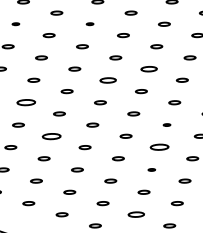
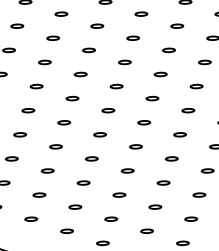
part: (15, 23) -> (16, 25), size x1.67
part: (89, 23) -> (96, 25), size x1.67
part: (148, 68) -> (160, 73), size x0.71
part: (107, 79) -> (115, 85), size x0.71
part: (25, 102) -> (27, 110), size x0.62
part: (166, 124) -> (179, 134), size x1.67
part: (51, 135) -> (55, 145), size x0.62
part: (158, 147) -> (170, 158), size x0.62
part: (151, 169) -> (163, 182), size x1.67
part: (136, 214) -> (147, 231), size x0.71

